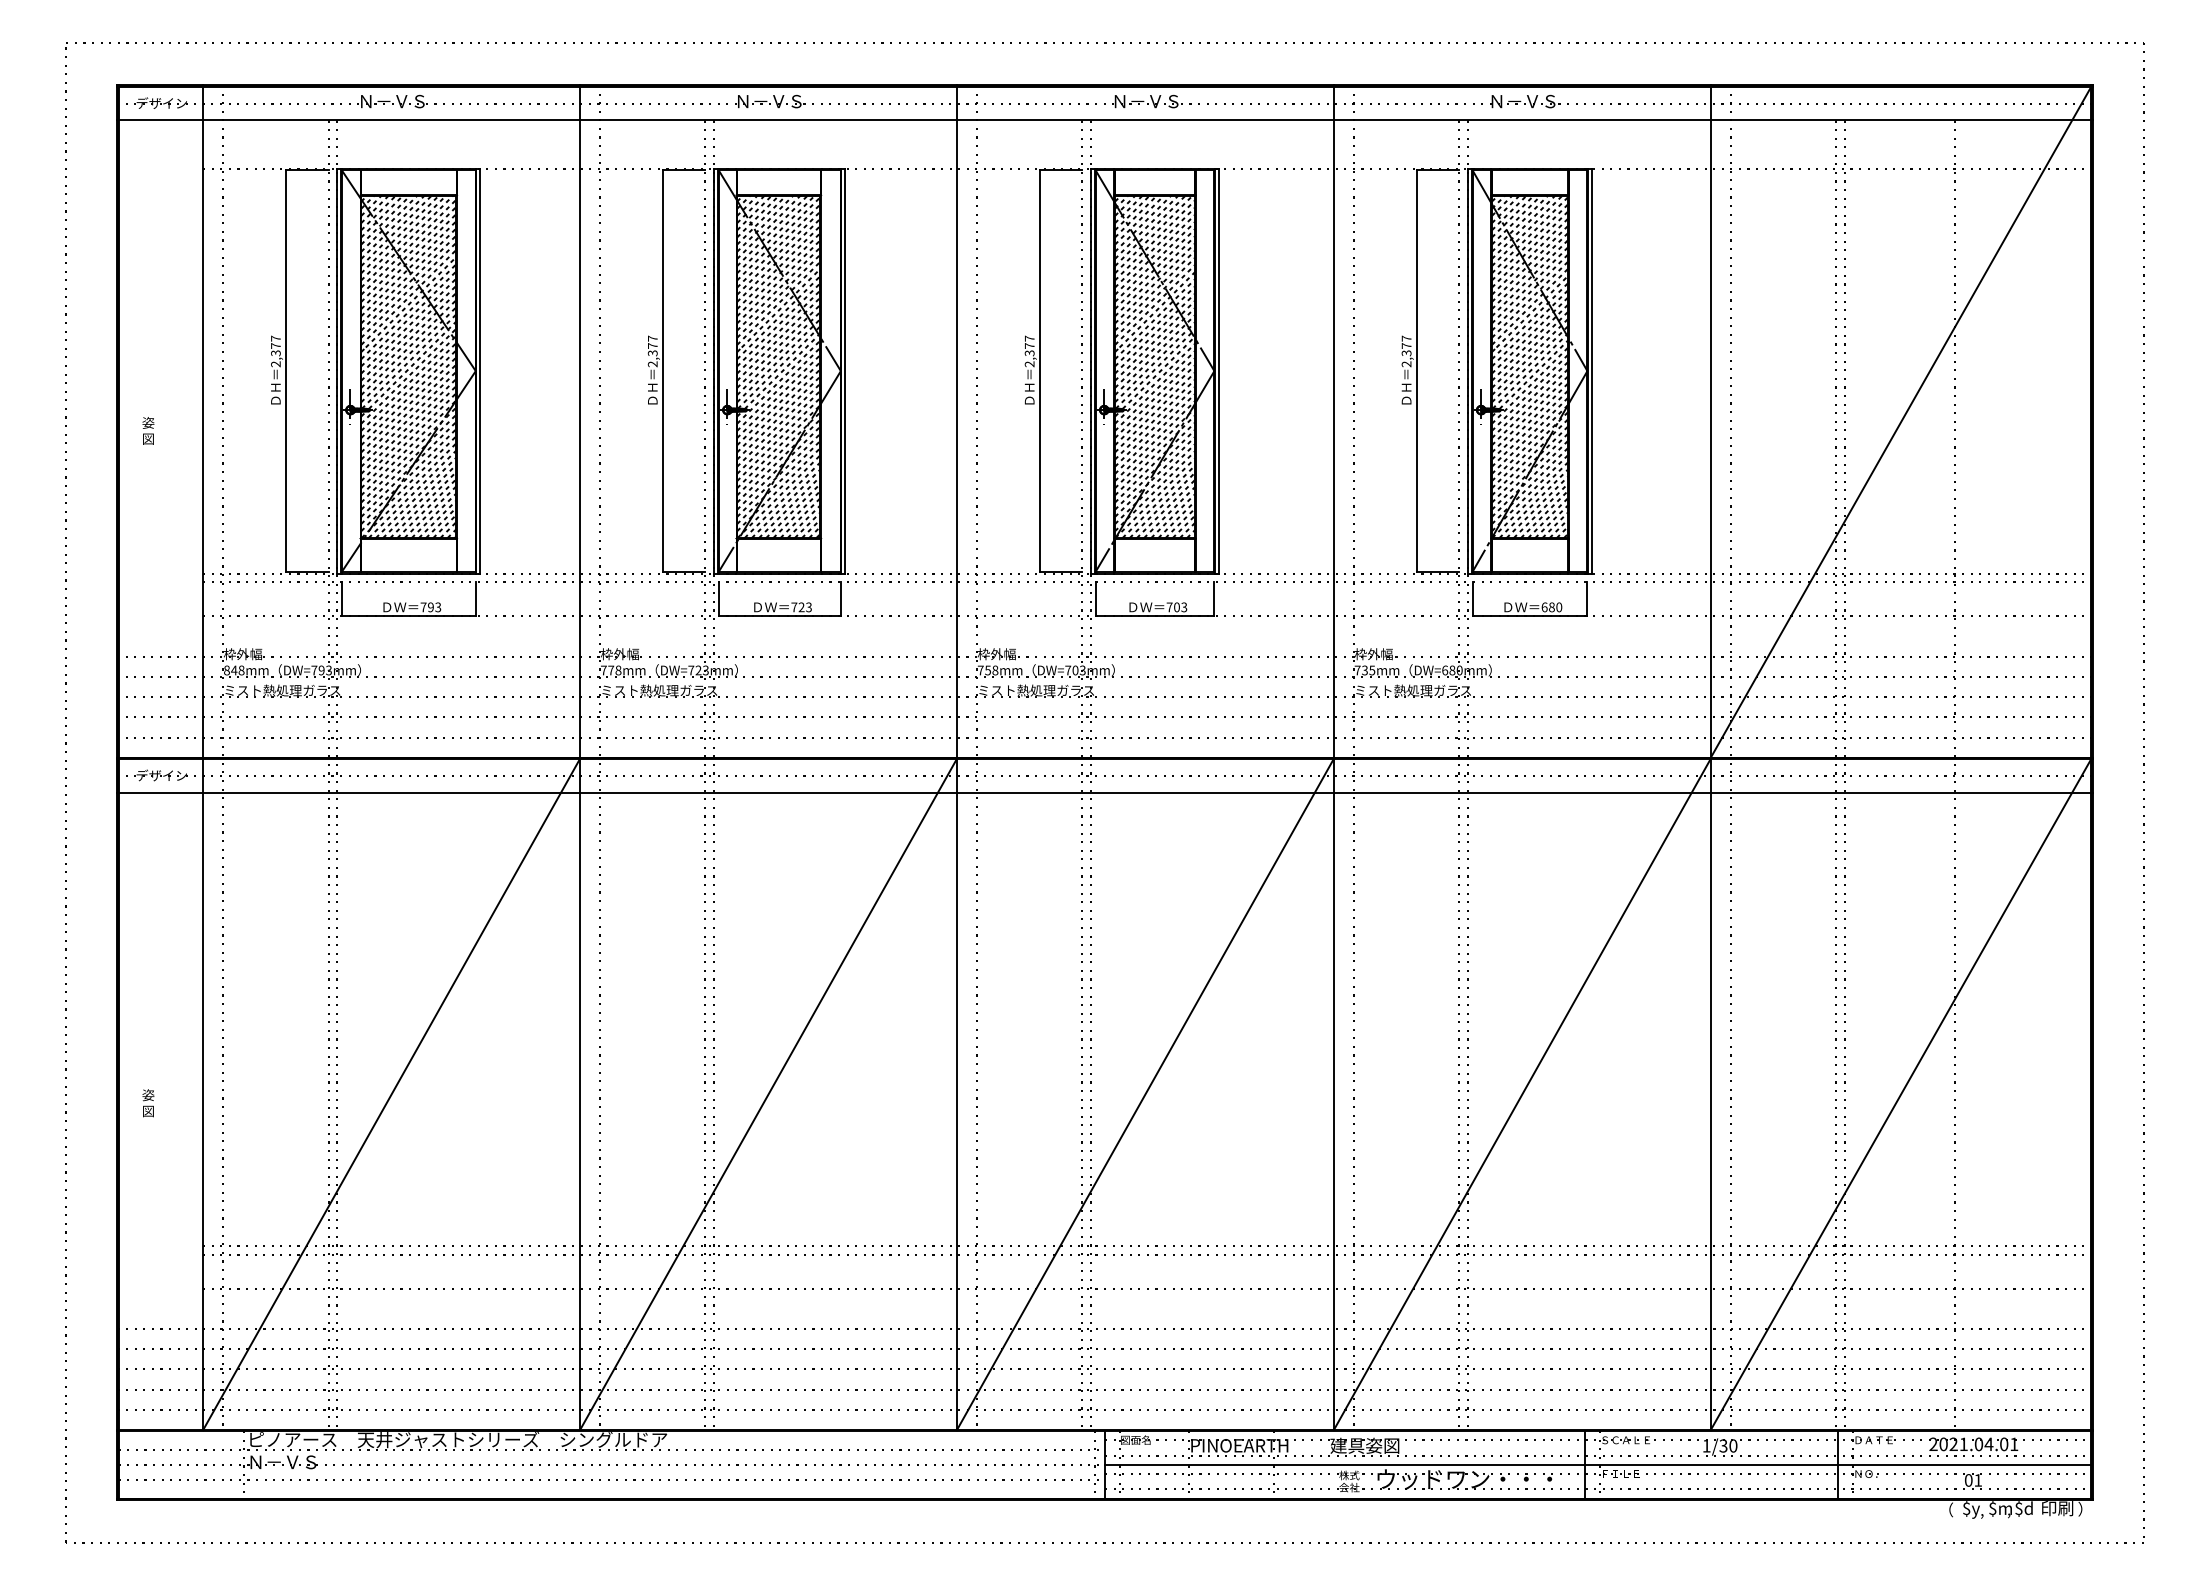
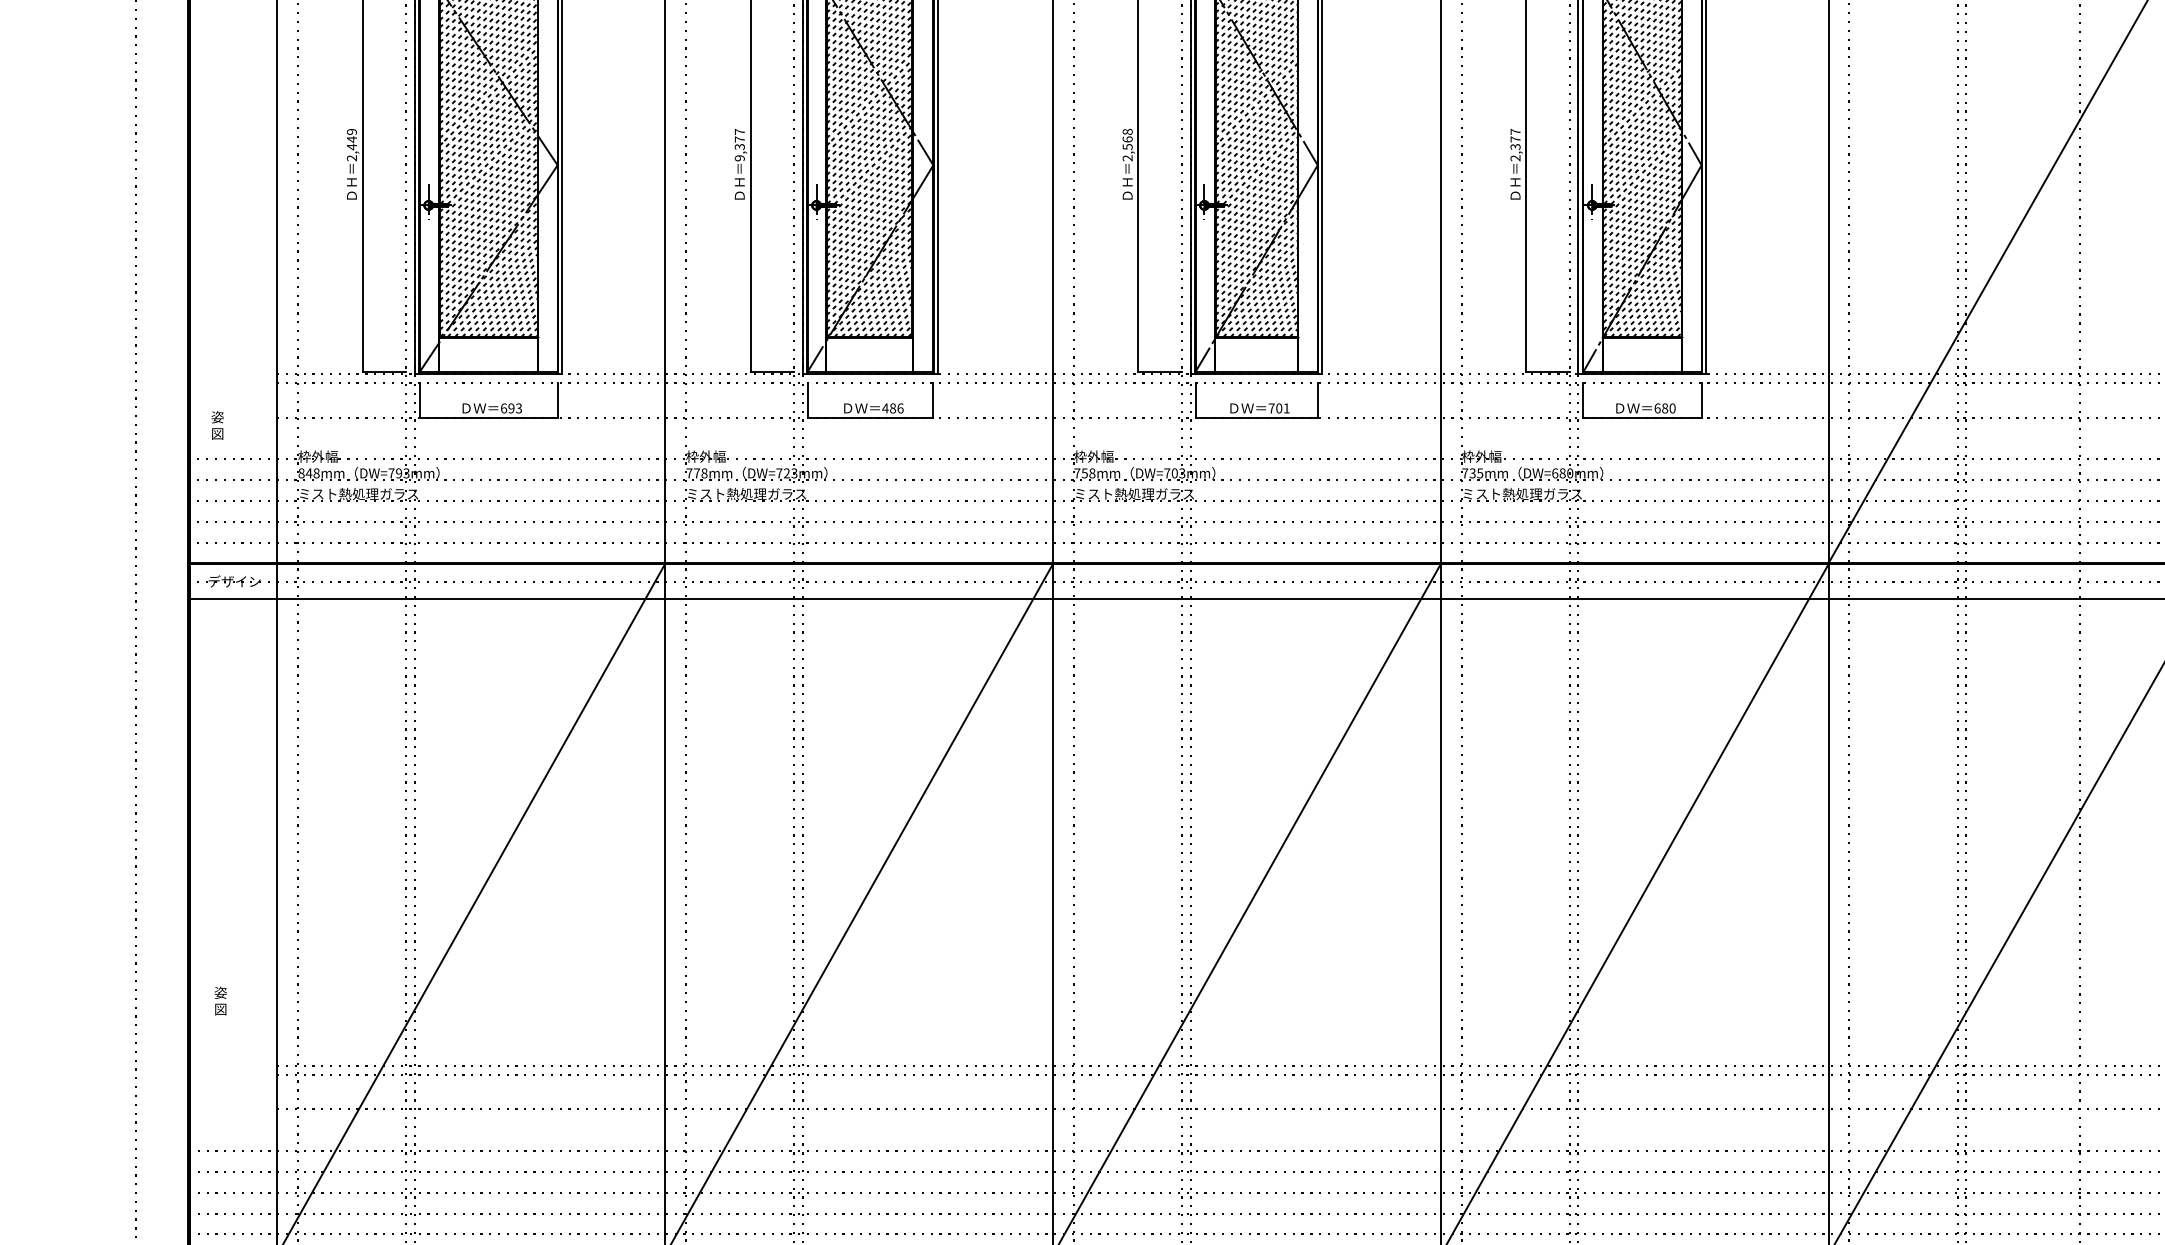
text: (275, 345) -> (351, 138), 2,377 -> 2,449
text: (1029, 345) -> (1127, 138), 2,377 -> 2,568
text: (652, 364) -> (739, 158), 2,377 -> 9,377
text: (148, 430) -> (217, 425), moved
text: (423, 607) -> (503, 408), 793 -> 693
text: (801, 607) -> (892, 408), 723 -> 486
text: (1184, 607) -> (1286, 408), 703 -> 701
text: (148, 1103) -> (220, 1001), moved

